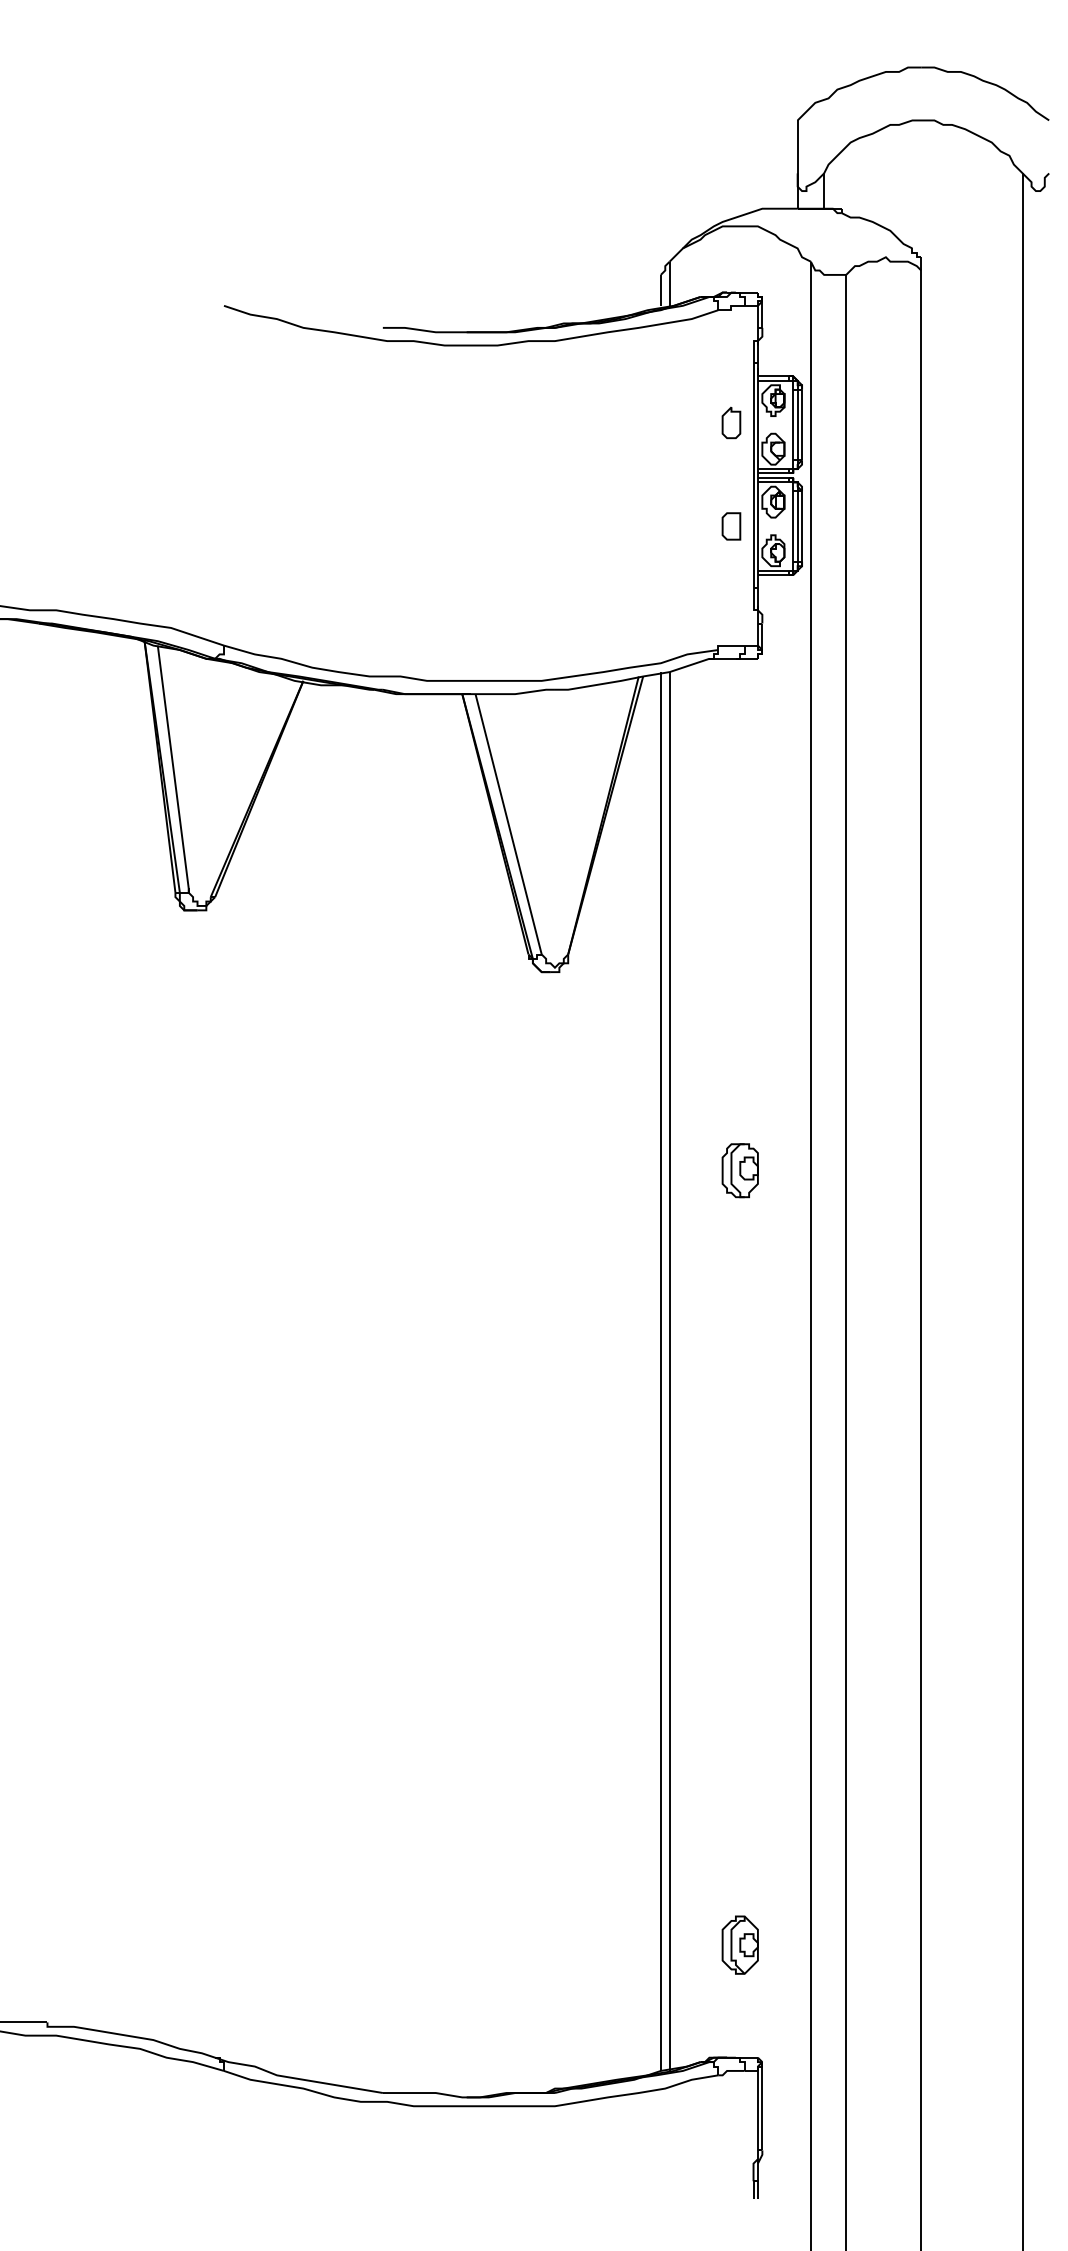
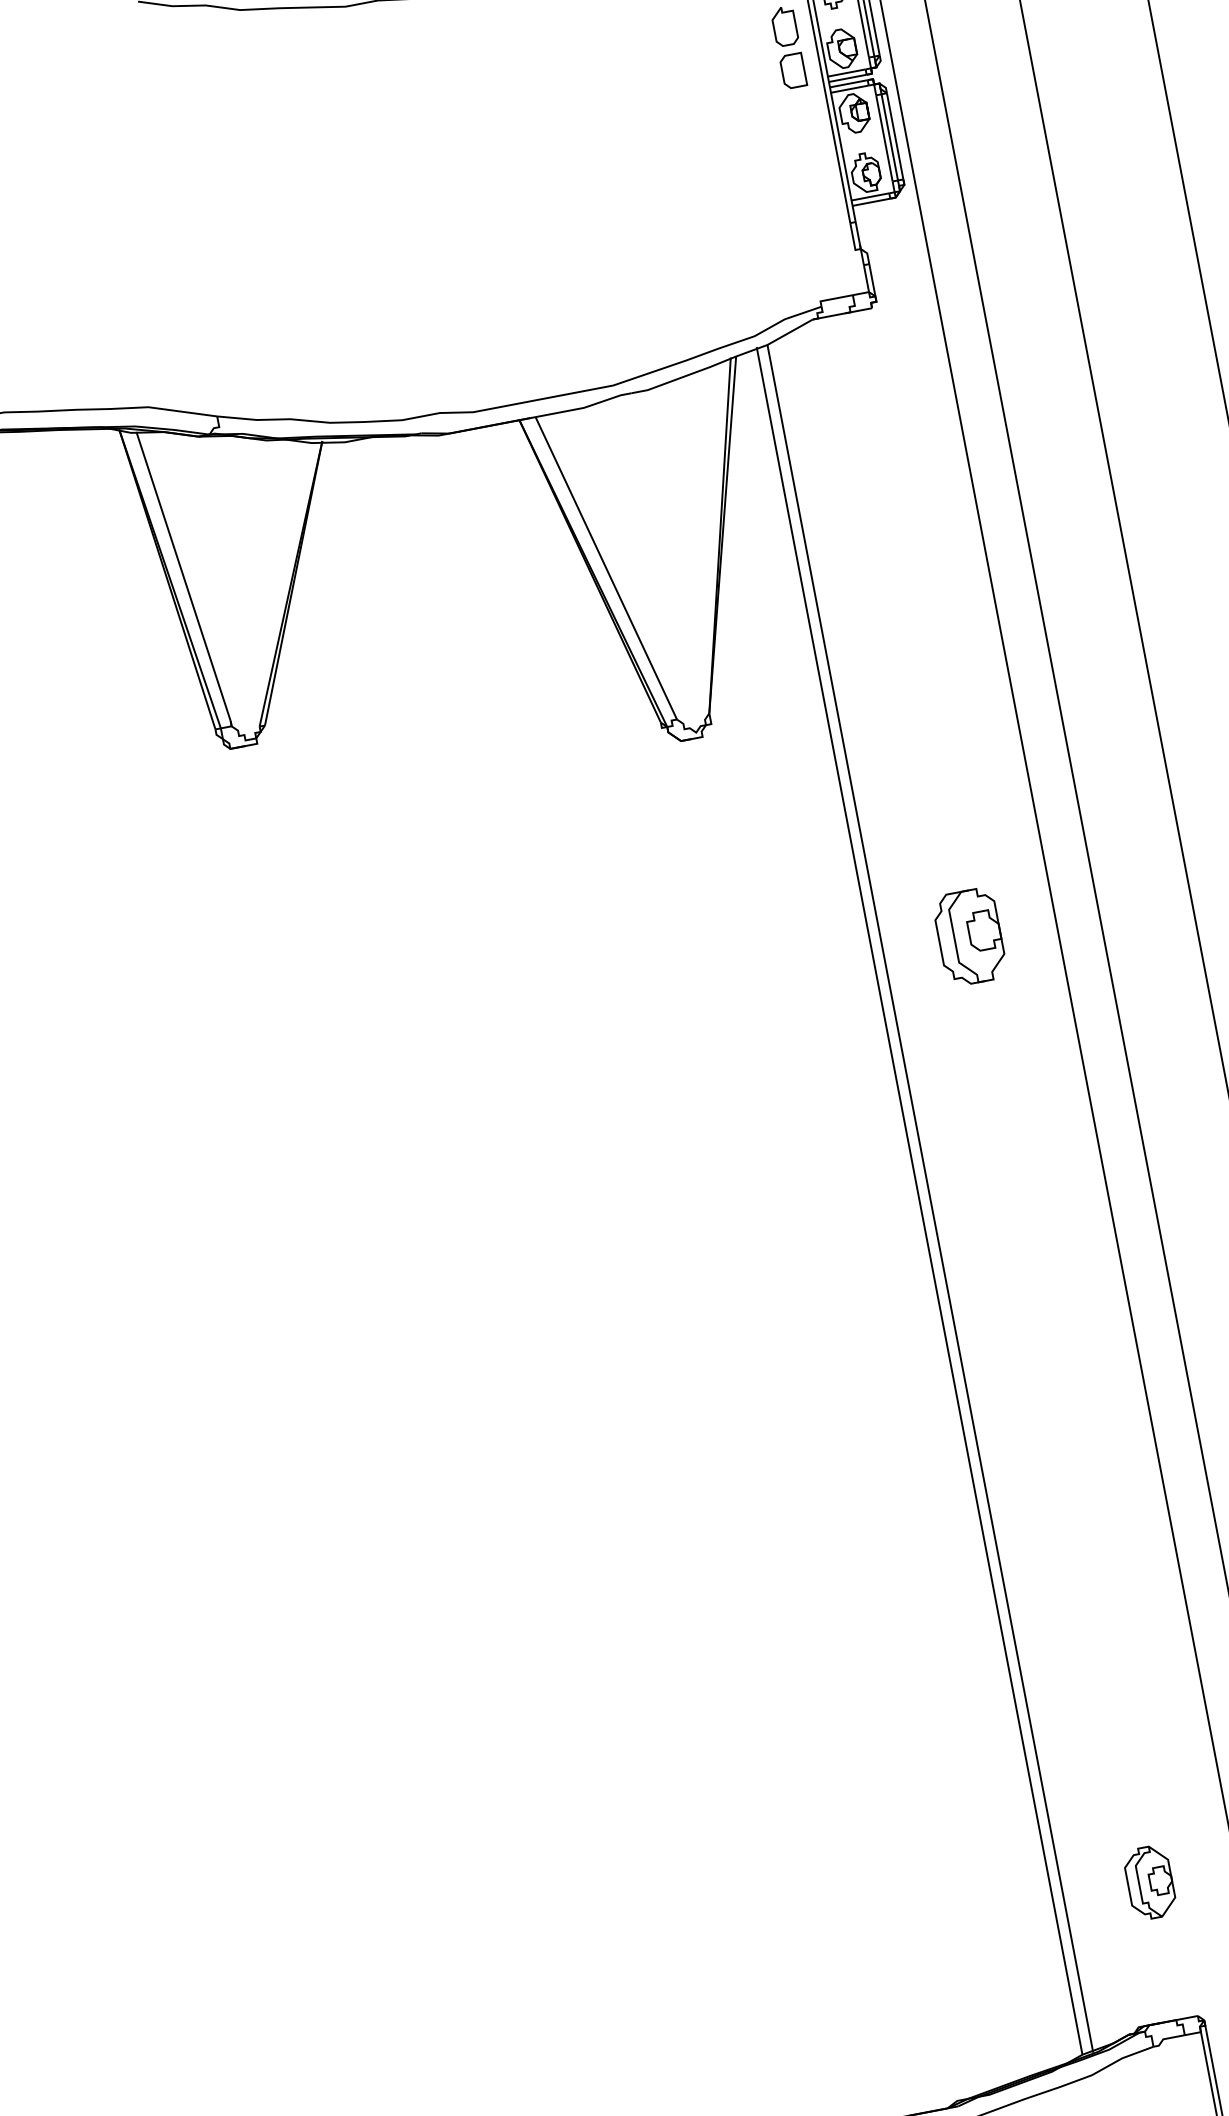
part: (731, 526) -> (793, 71), moved
part: (739, 1170) -> (968, 937), size x1.4

